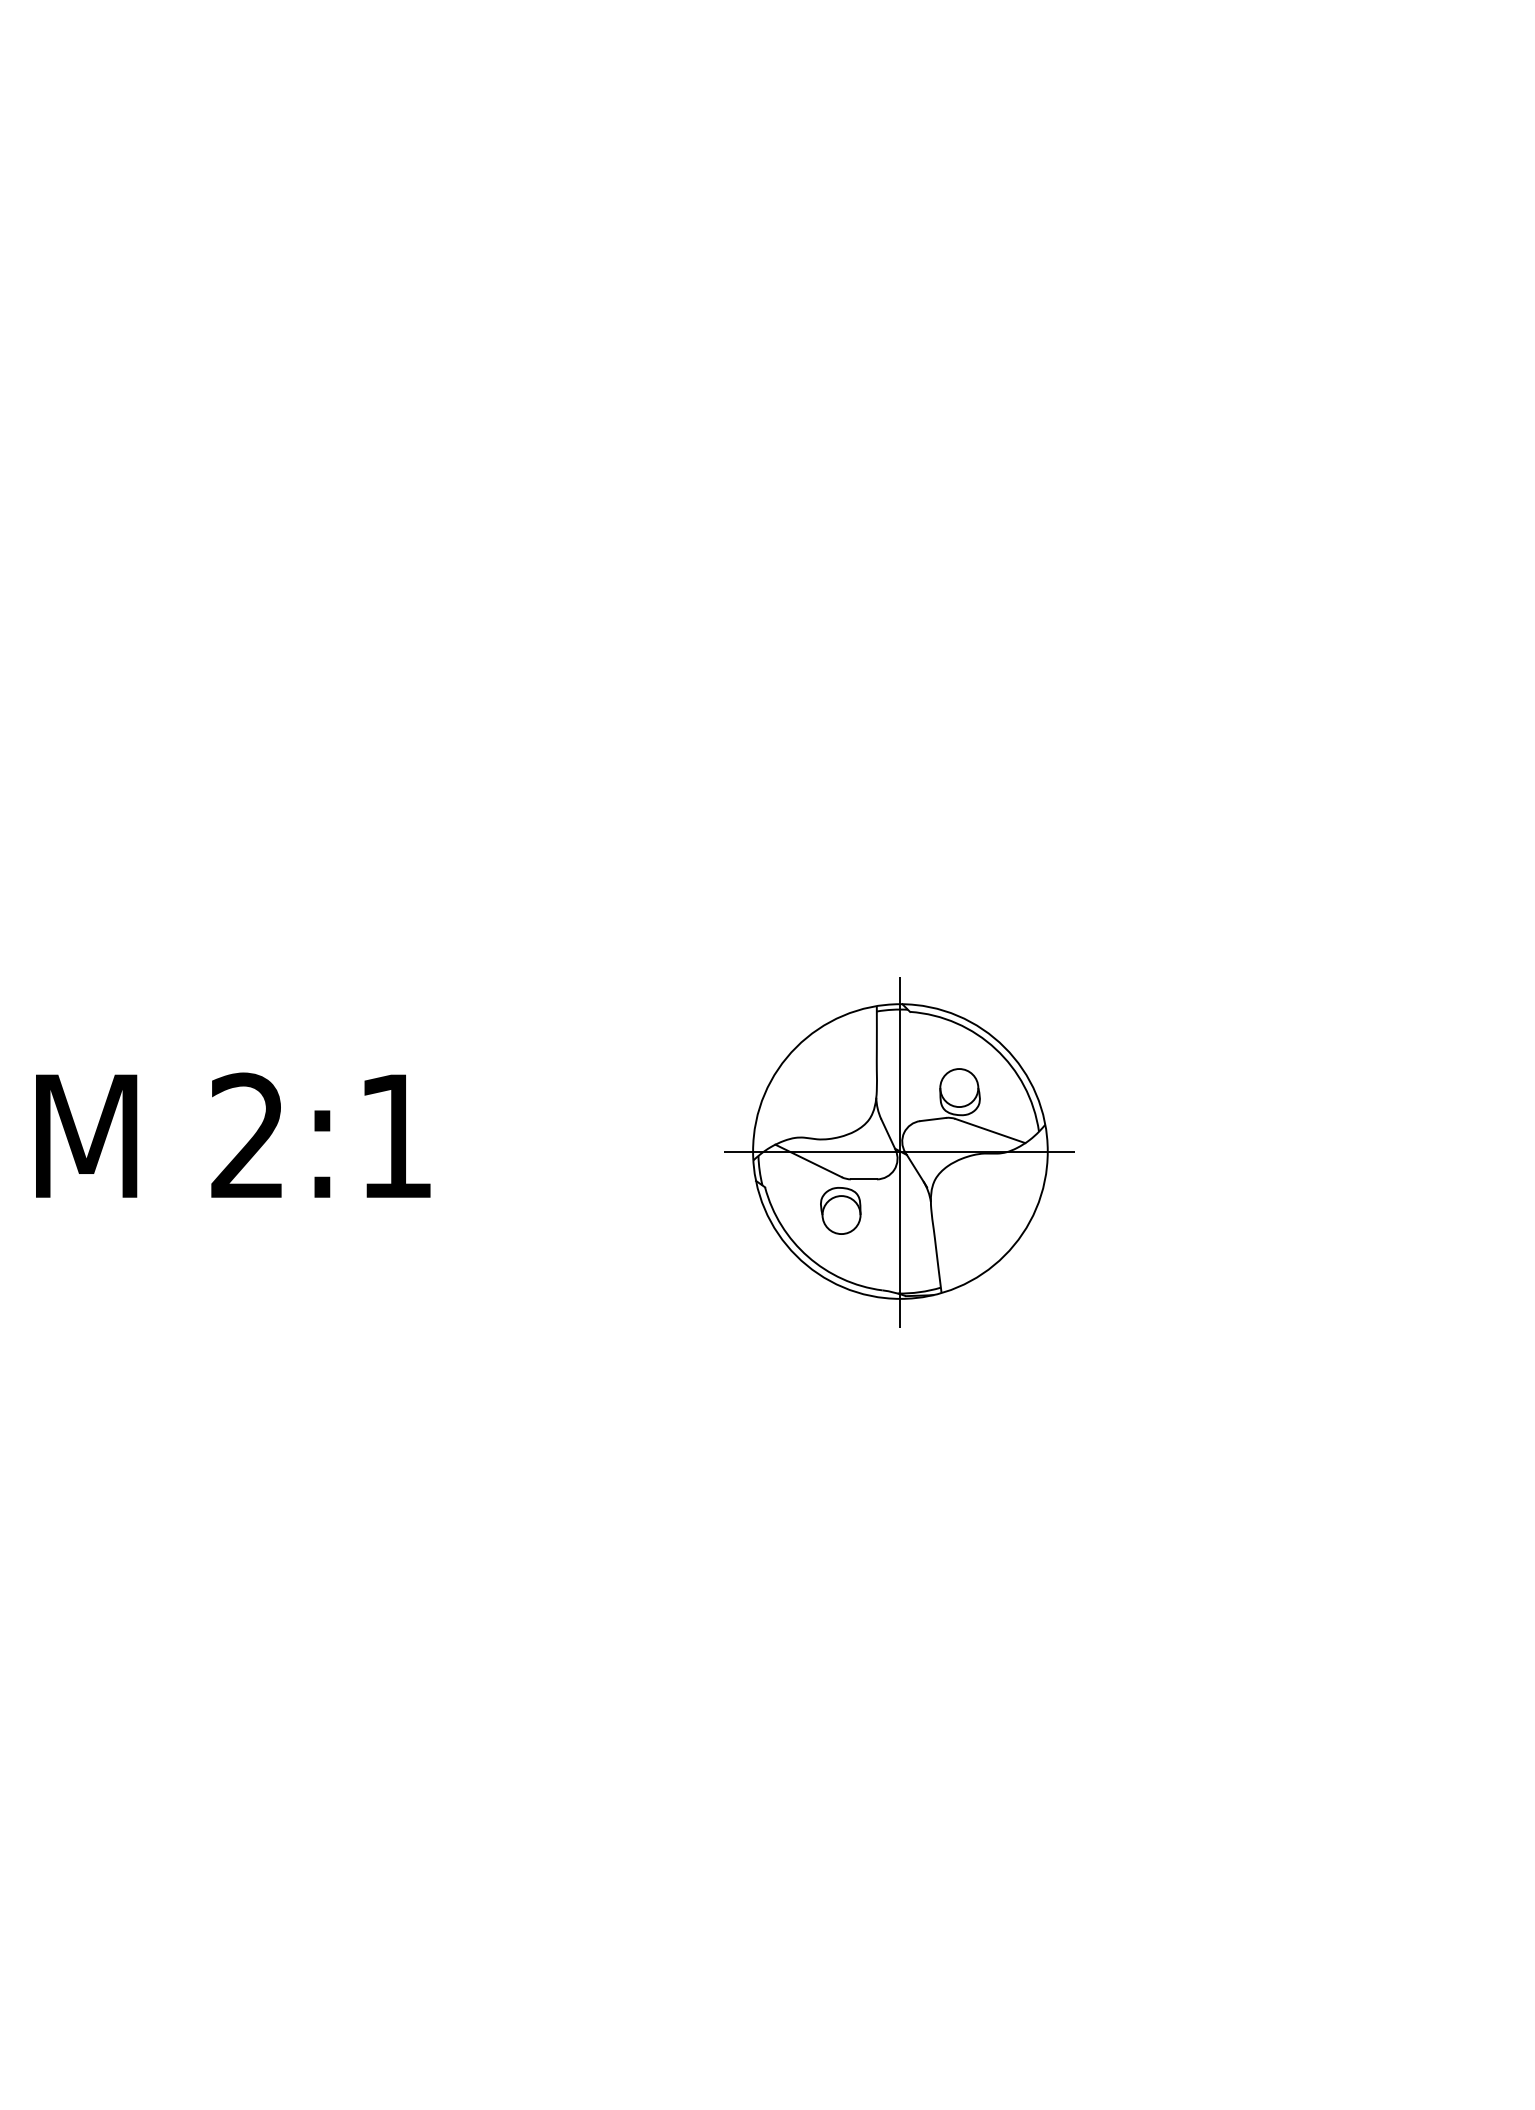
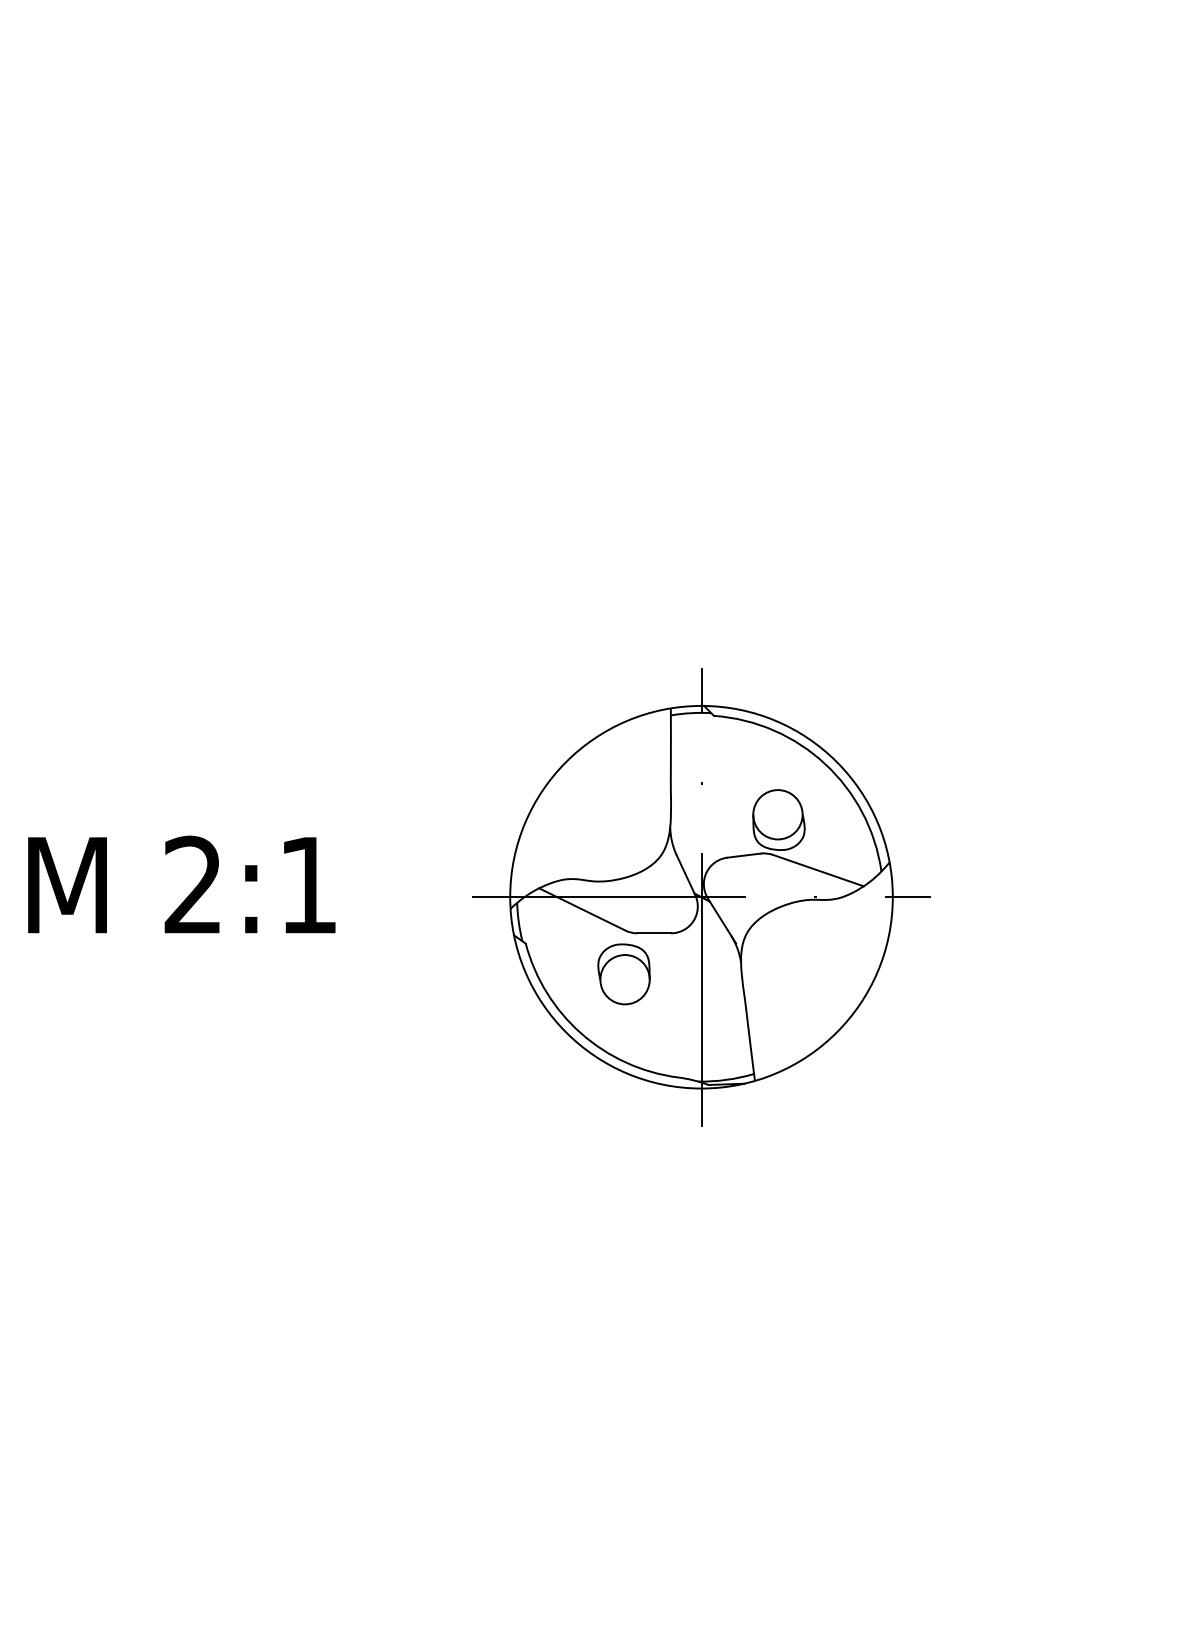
part: (900, 1151) -> (701, 897), size x1.67

